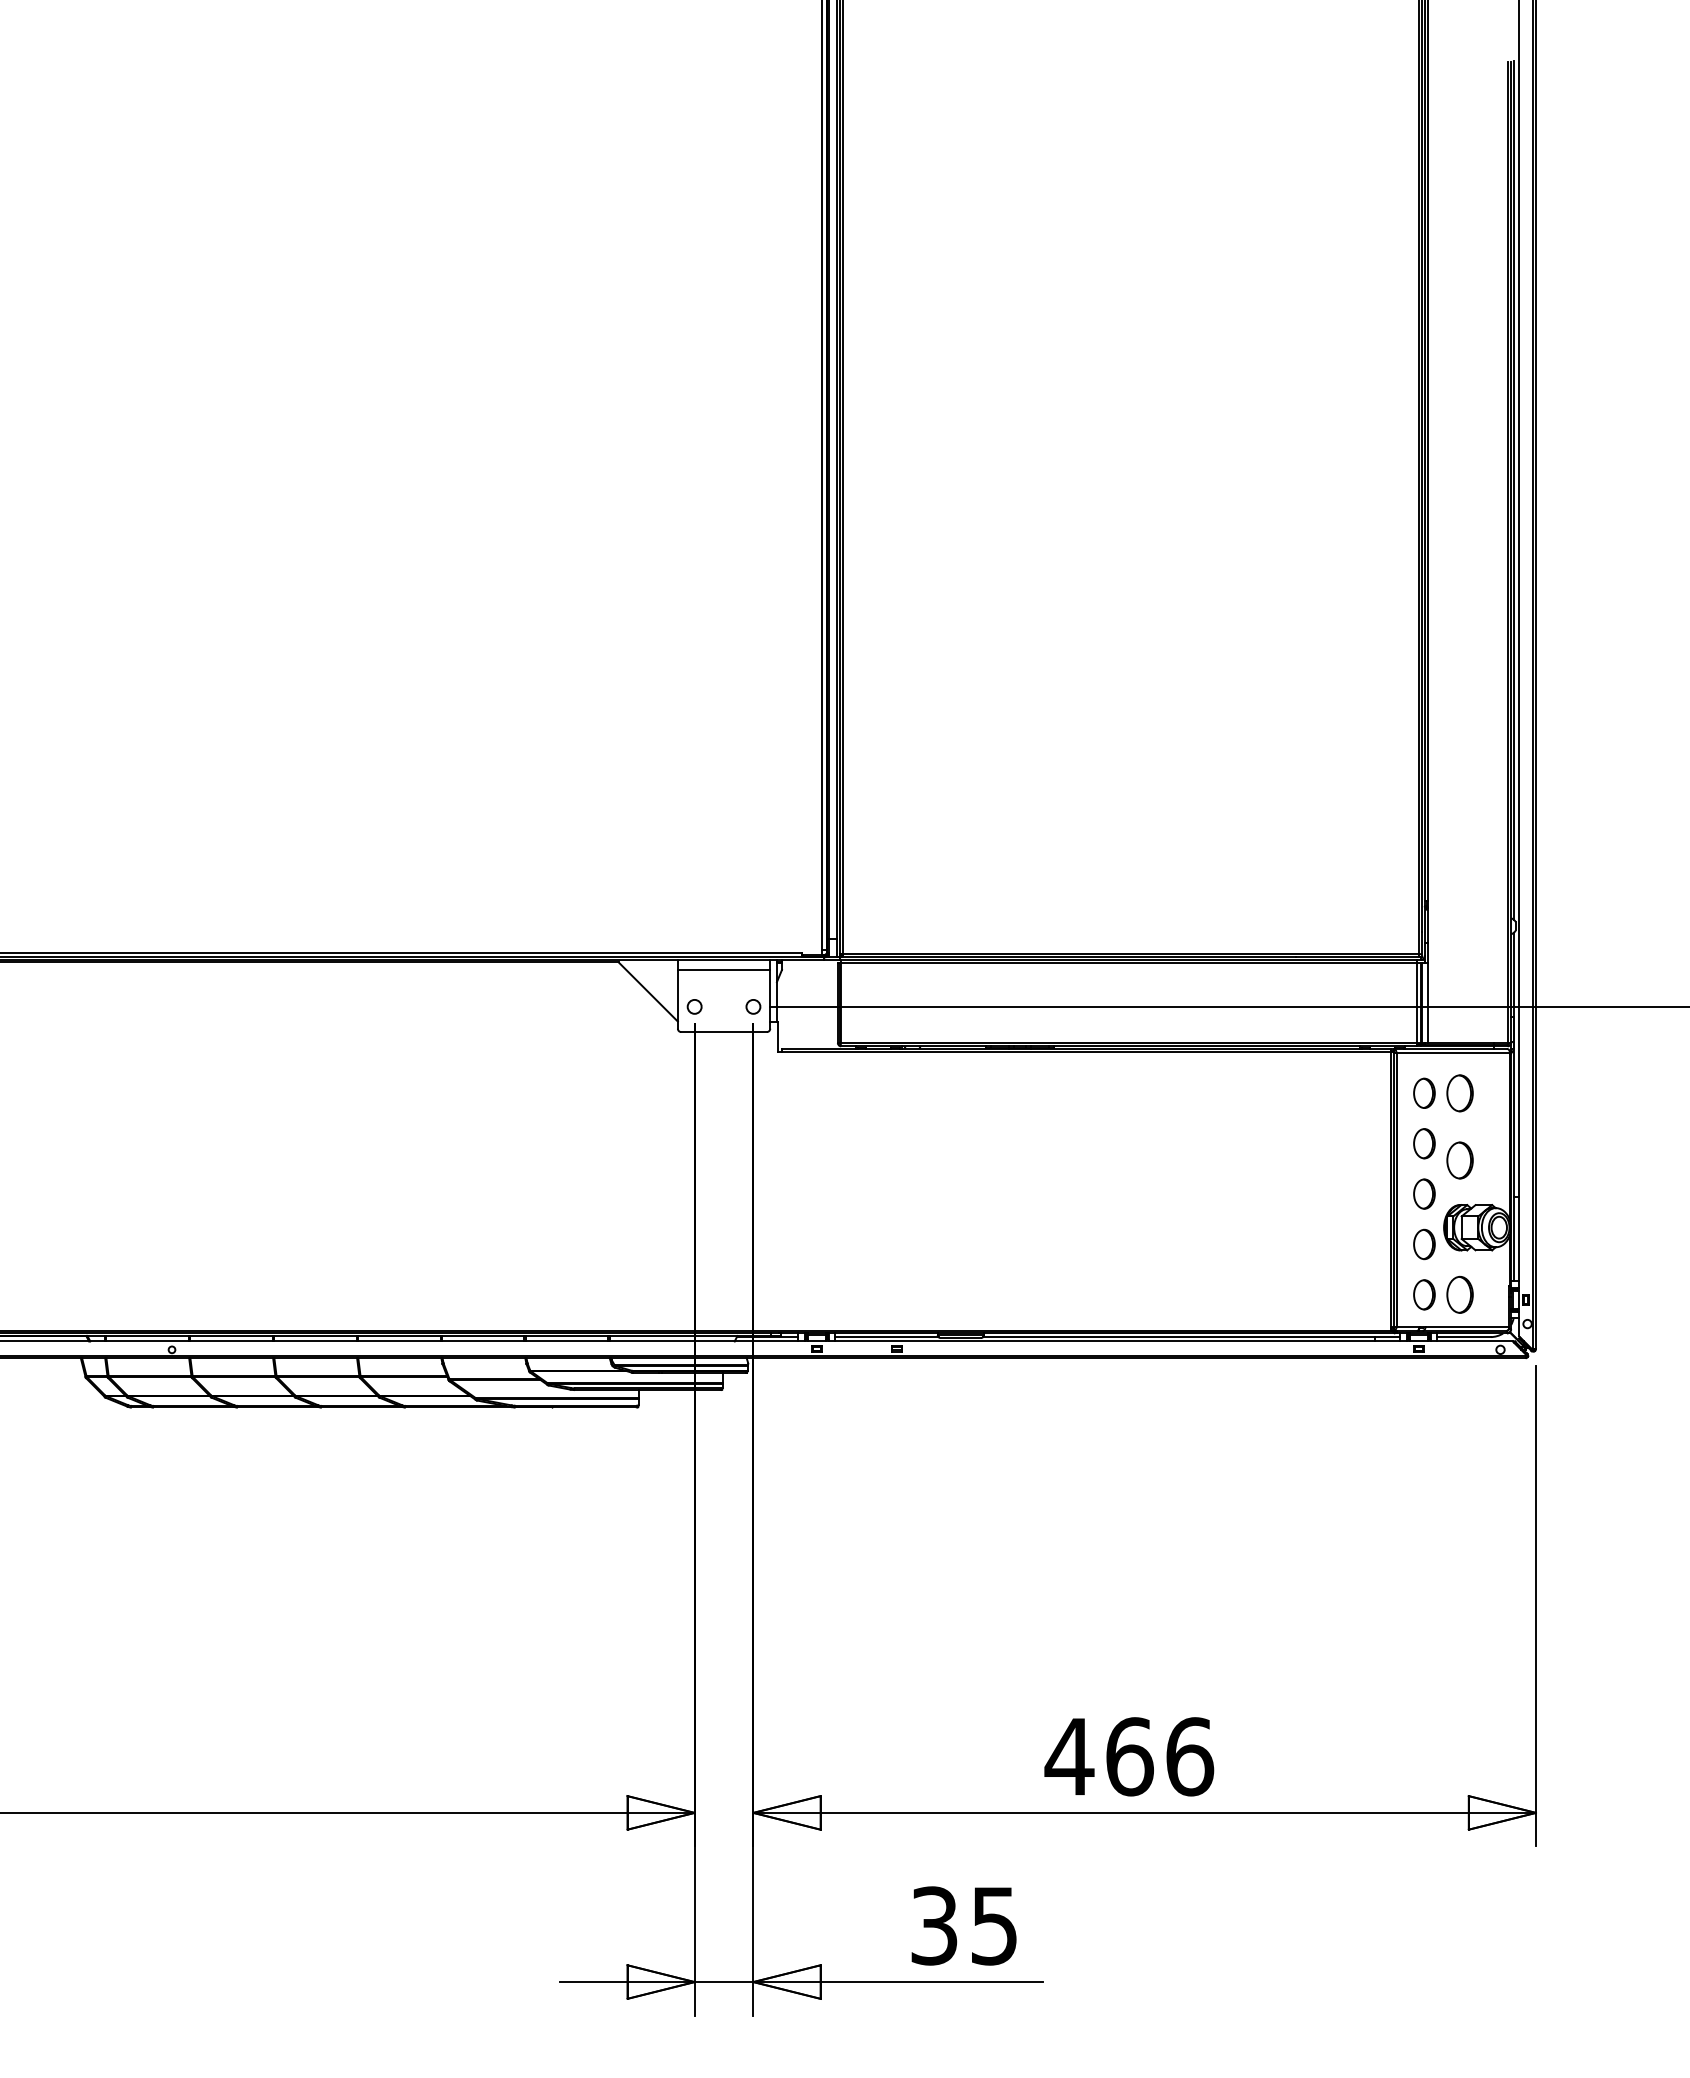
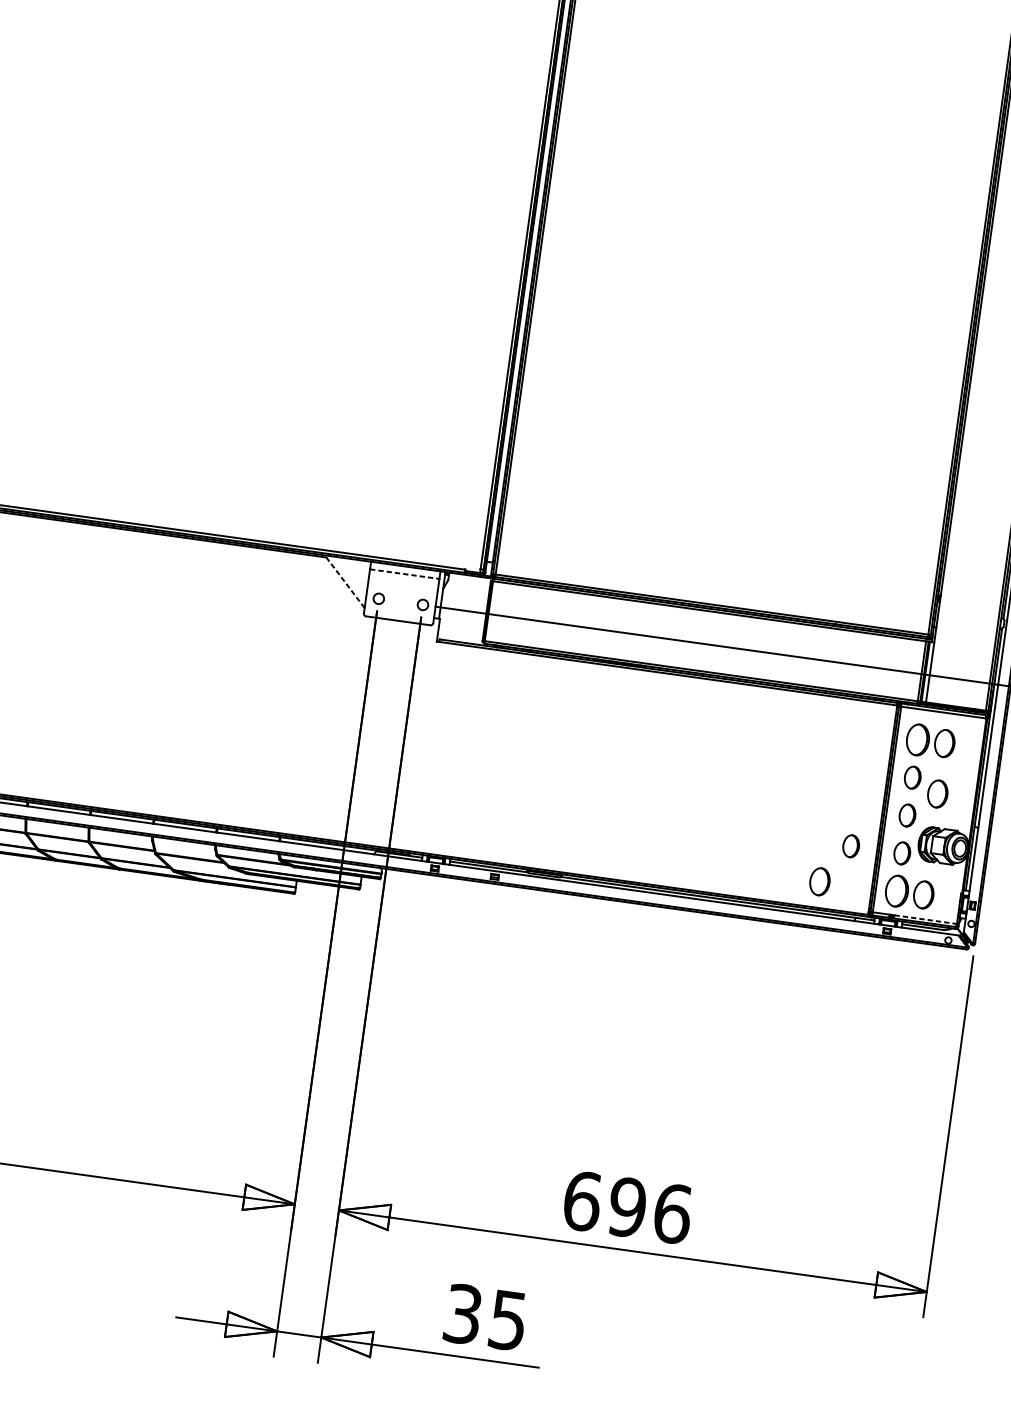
line: (724, 969) -> (405, 573), solid -> dashed
line: (648, 991) -> (345, 582), solid -> dashed
part: (1424, 1092) -> (918, 739), size x1.4
part: (1356, 1244) -> (851, 846), added
part: (1424, 1294) -> (897, 890), size x1.4
part: (1321, 1296) -> (819, 881), added
line: (1467, 1326) -> (926, 919), solid -> dashed
text: (1098, 1756) -> (604, 1204), 466 -> 696

